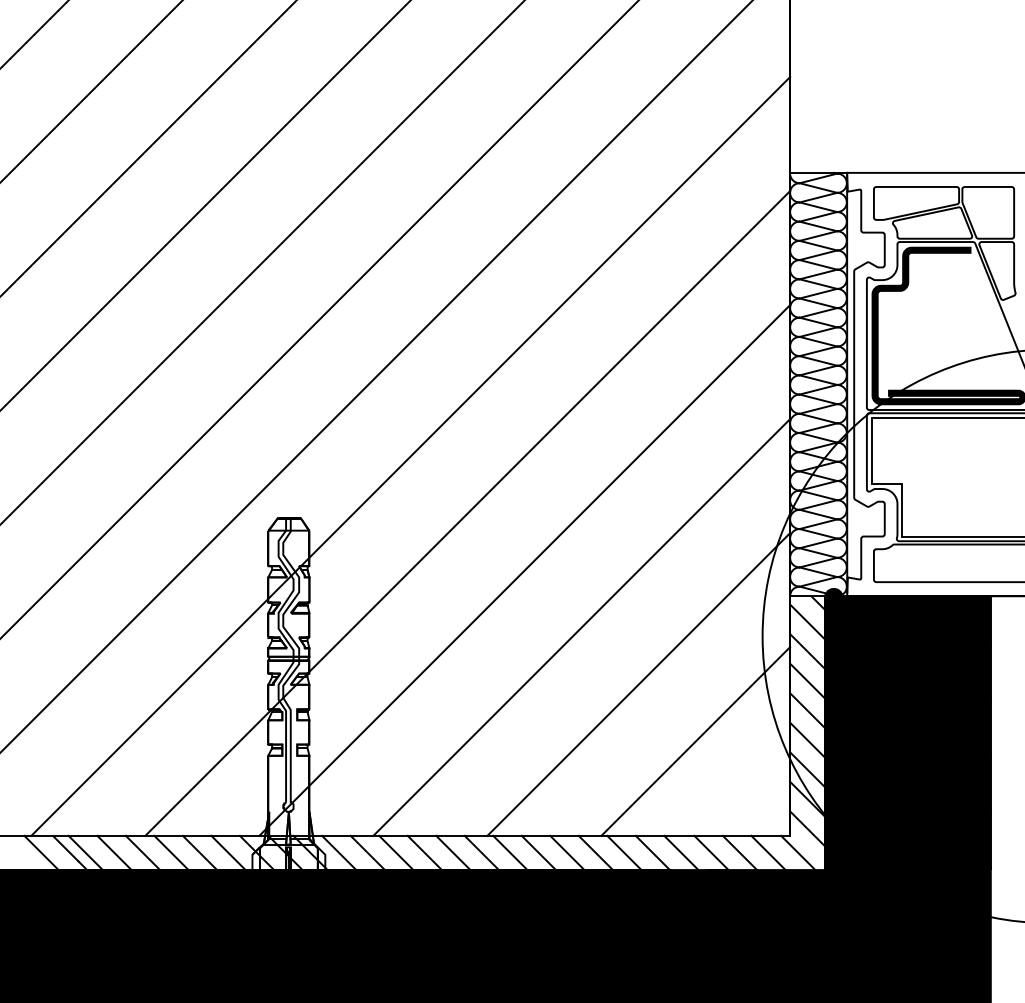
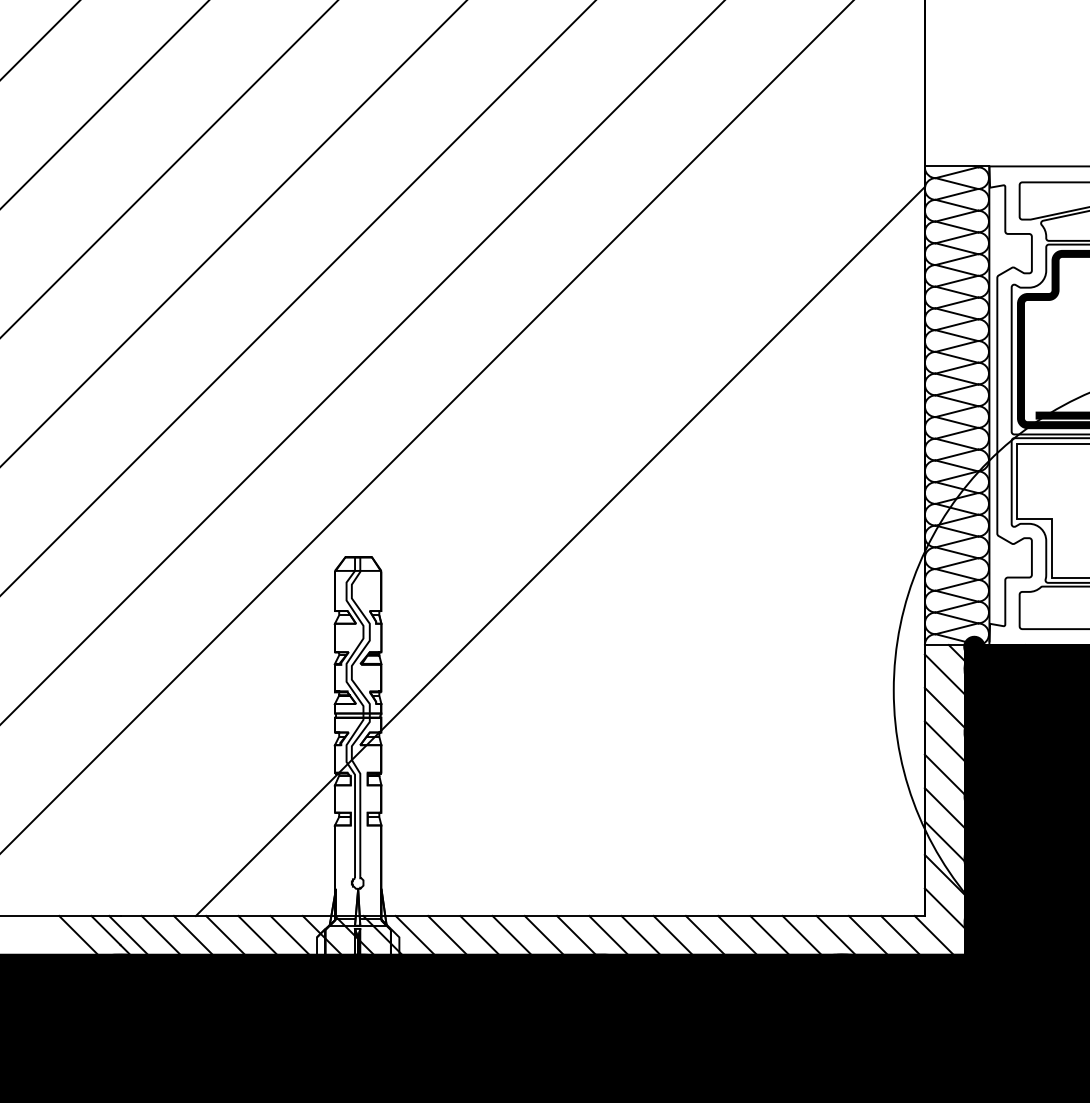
line: (410, 456) -> (495, 487), removed
line: (524, 570) -> (624, 615), removed
line: (581, 627) -> (689, 680), removed
line: (638, 684) -> (753, 744), removed
line: (695, 741) -> (817, 809), removed

